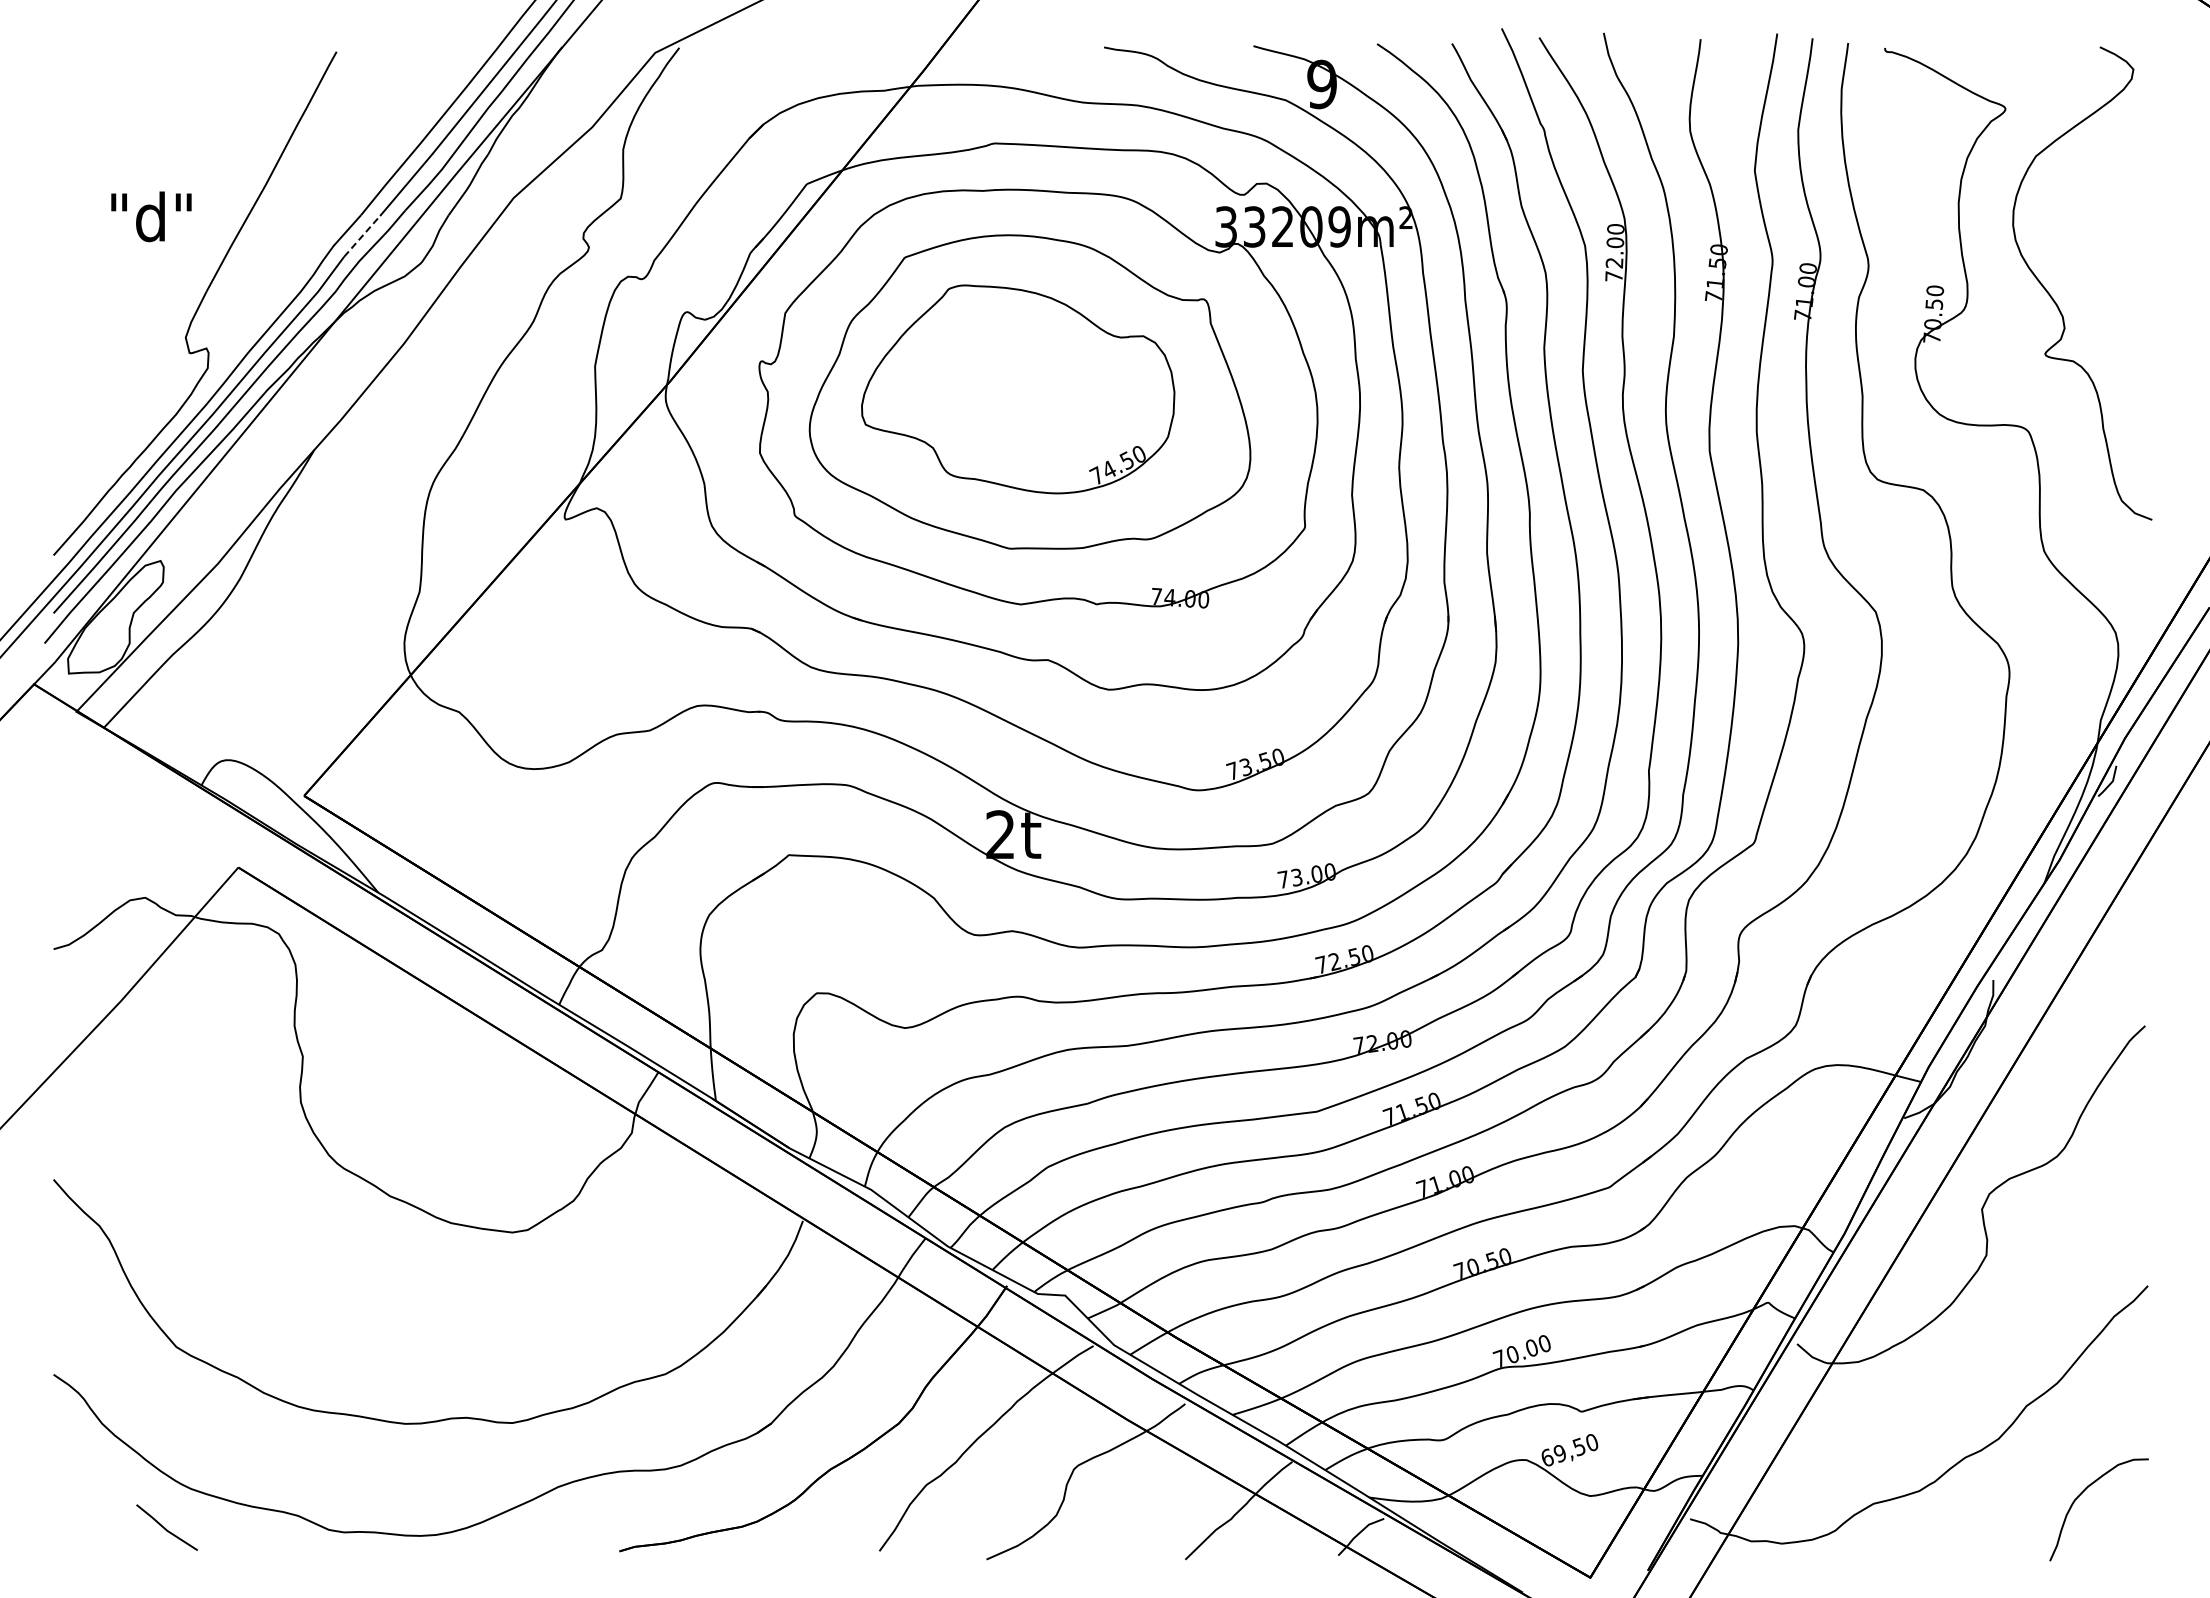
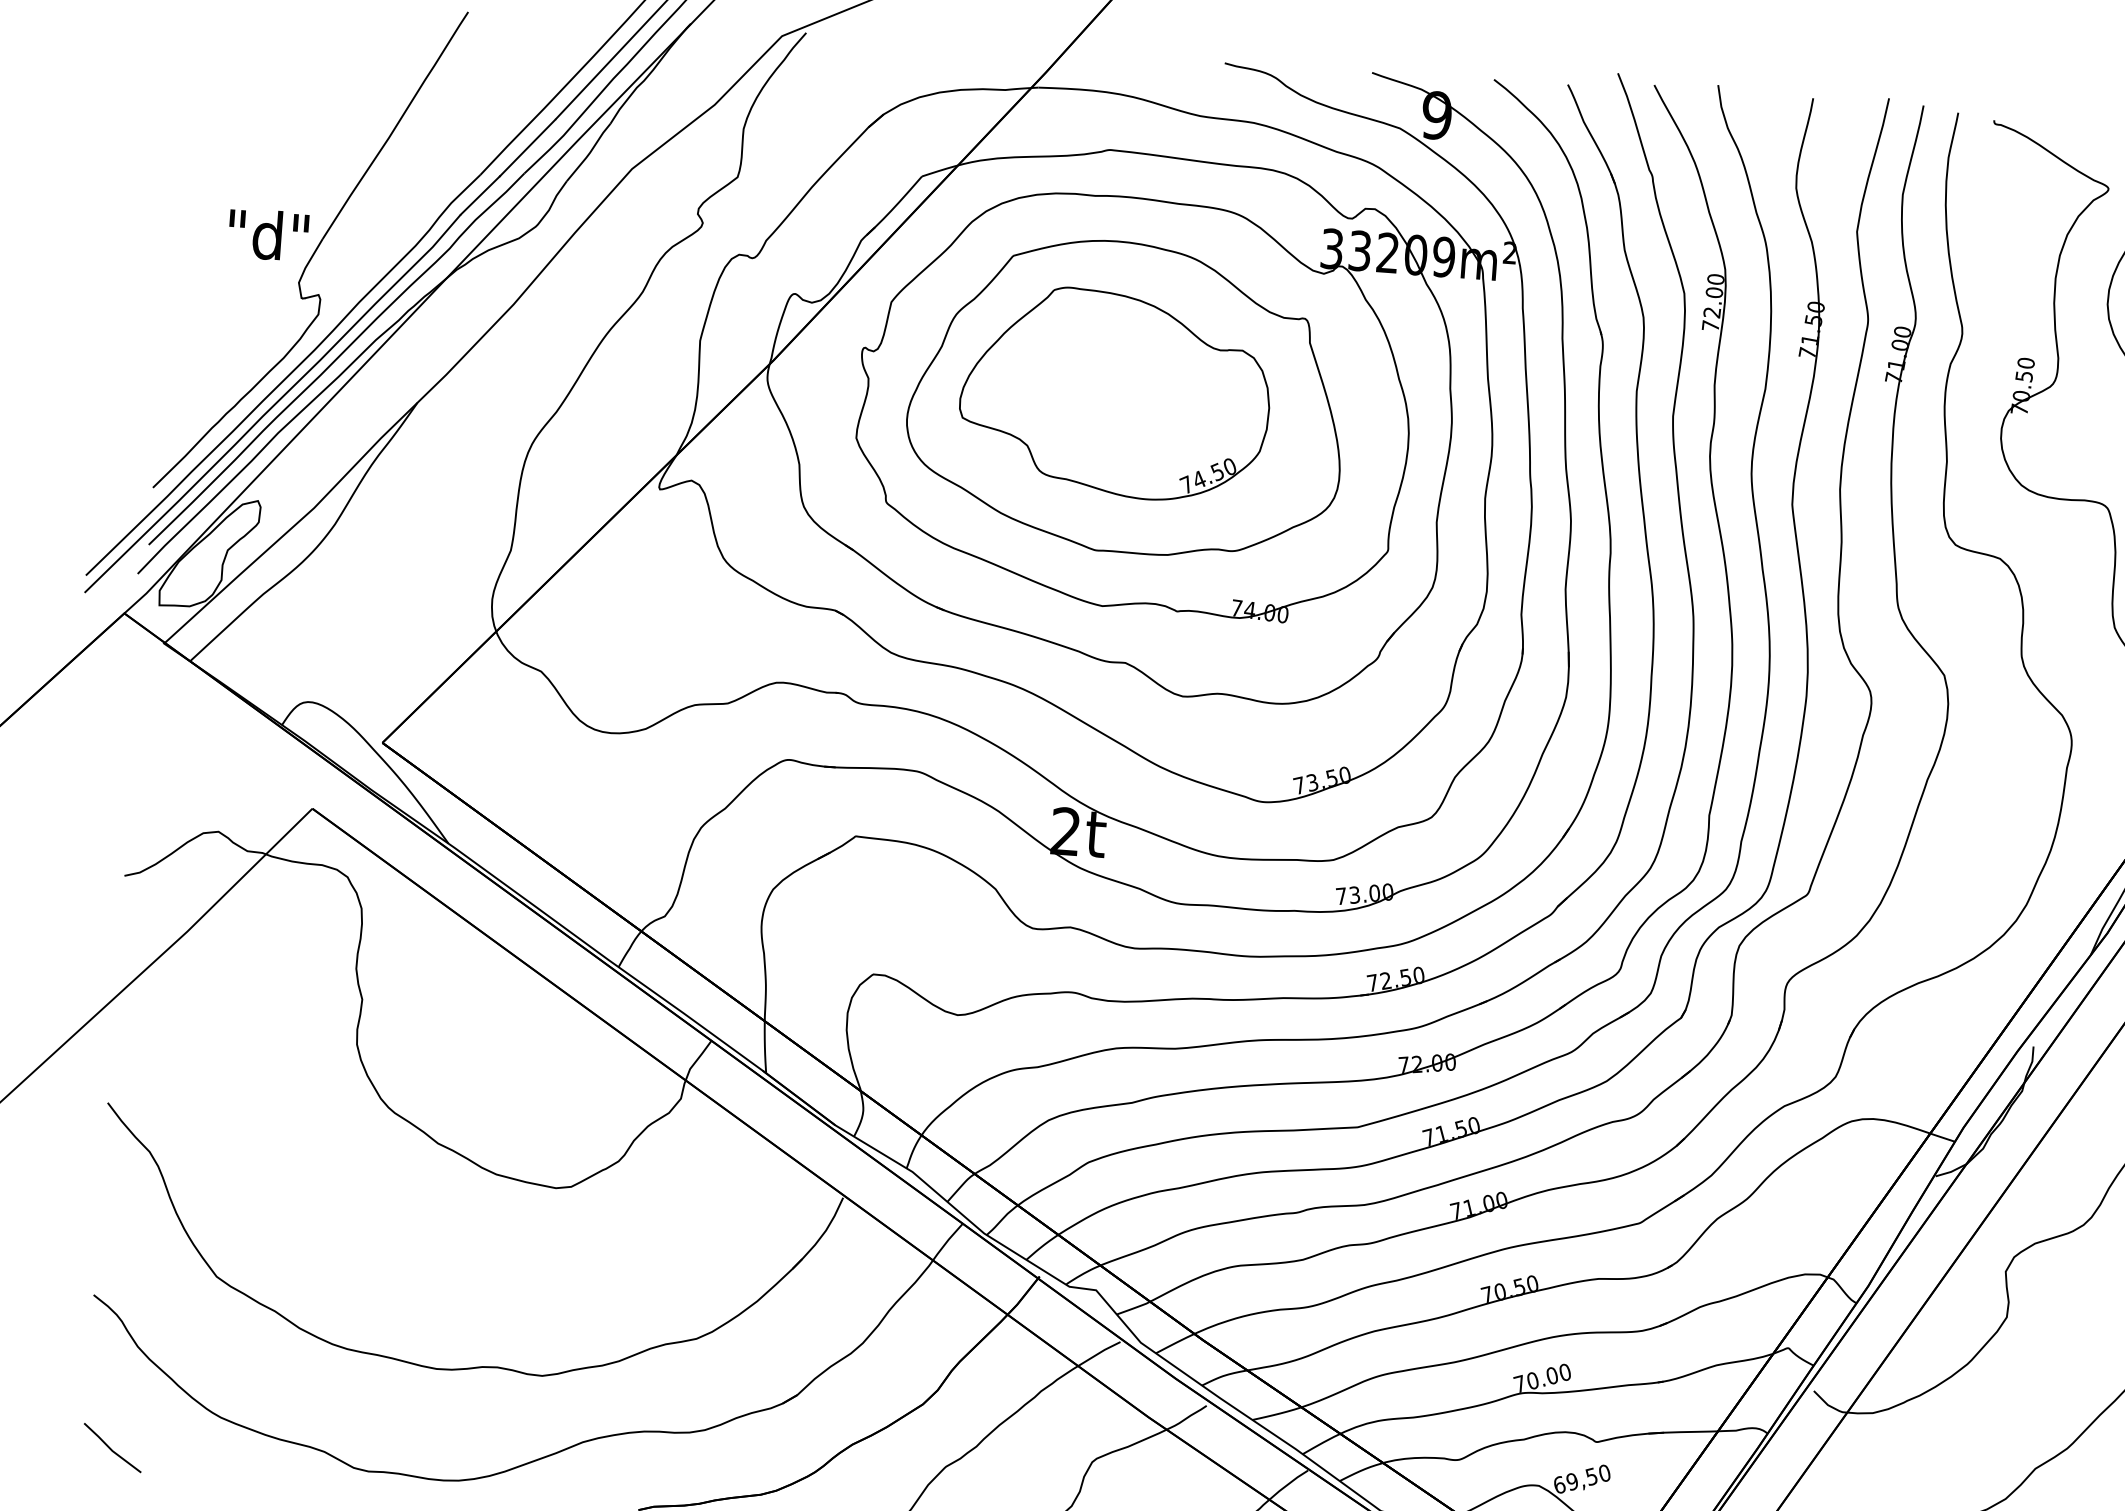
text: (151, 216) -> (268, 234), moved
line: (362, 236) -> (480, 195), dashed -> solid
line: (165, 1527) -> (111, 1447), moved

